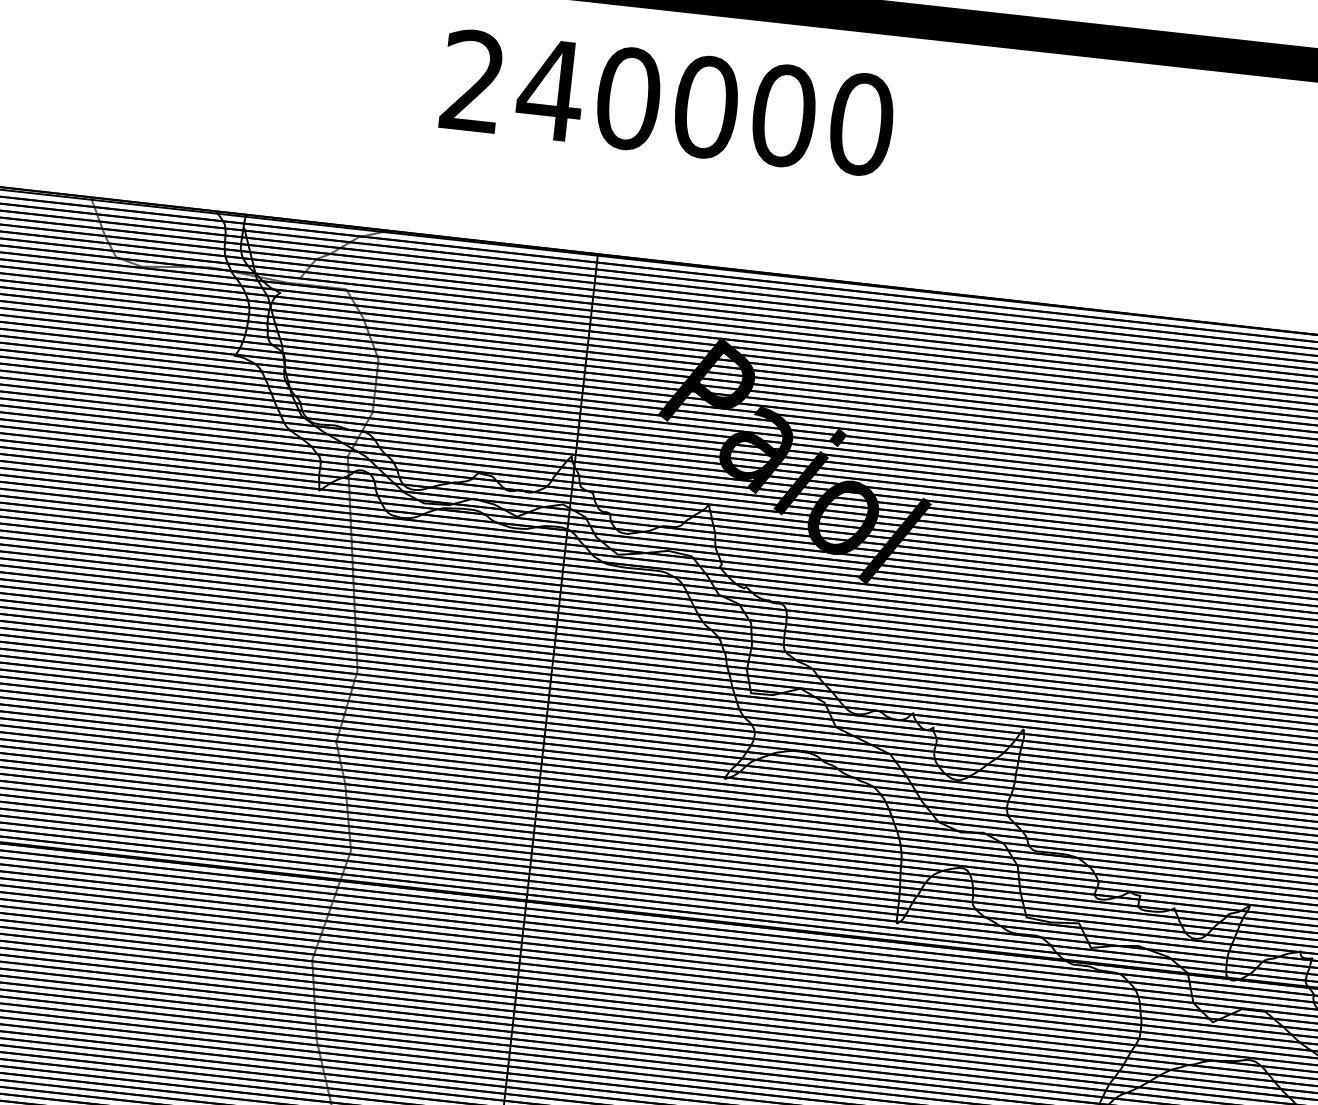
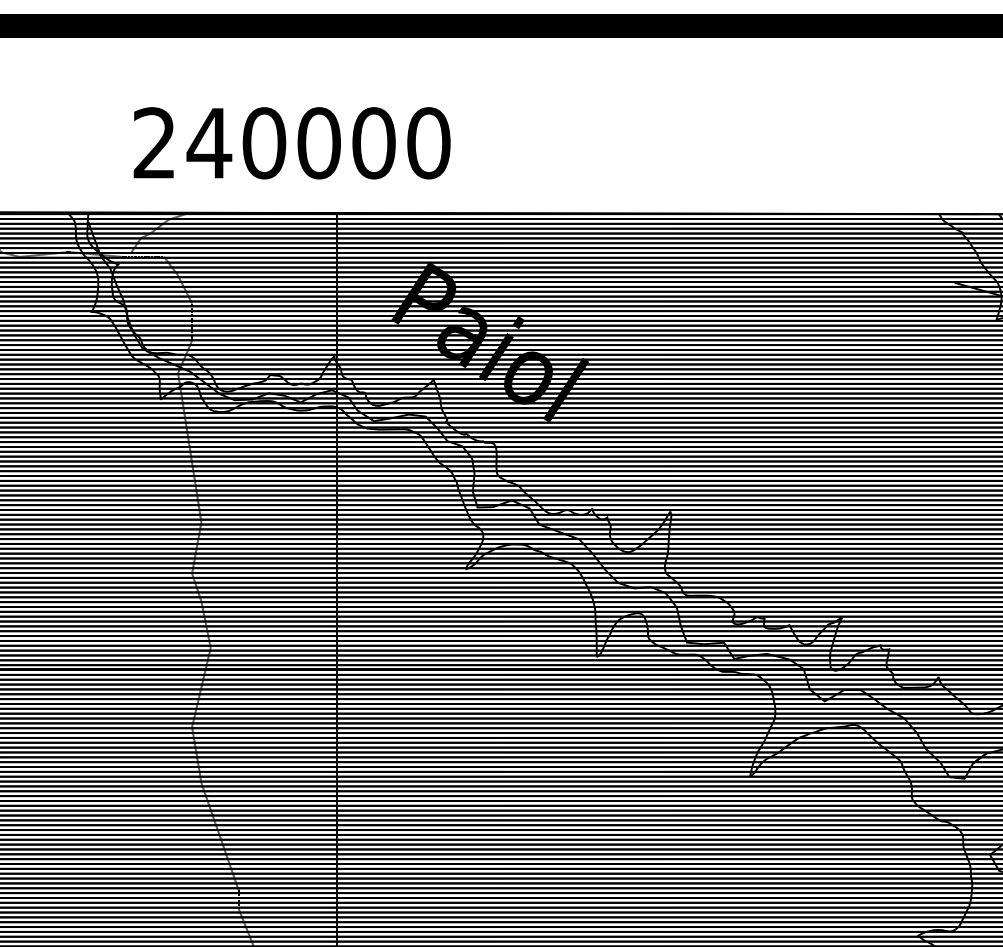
text: (666, 103) -> (291, 143), moved

